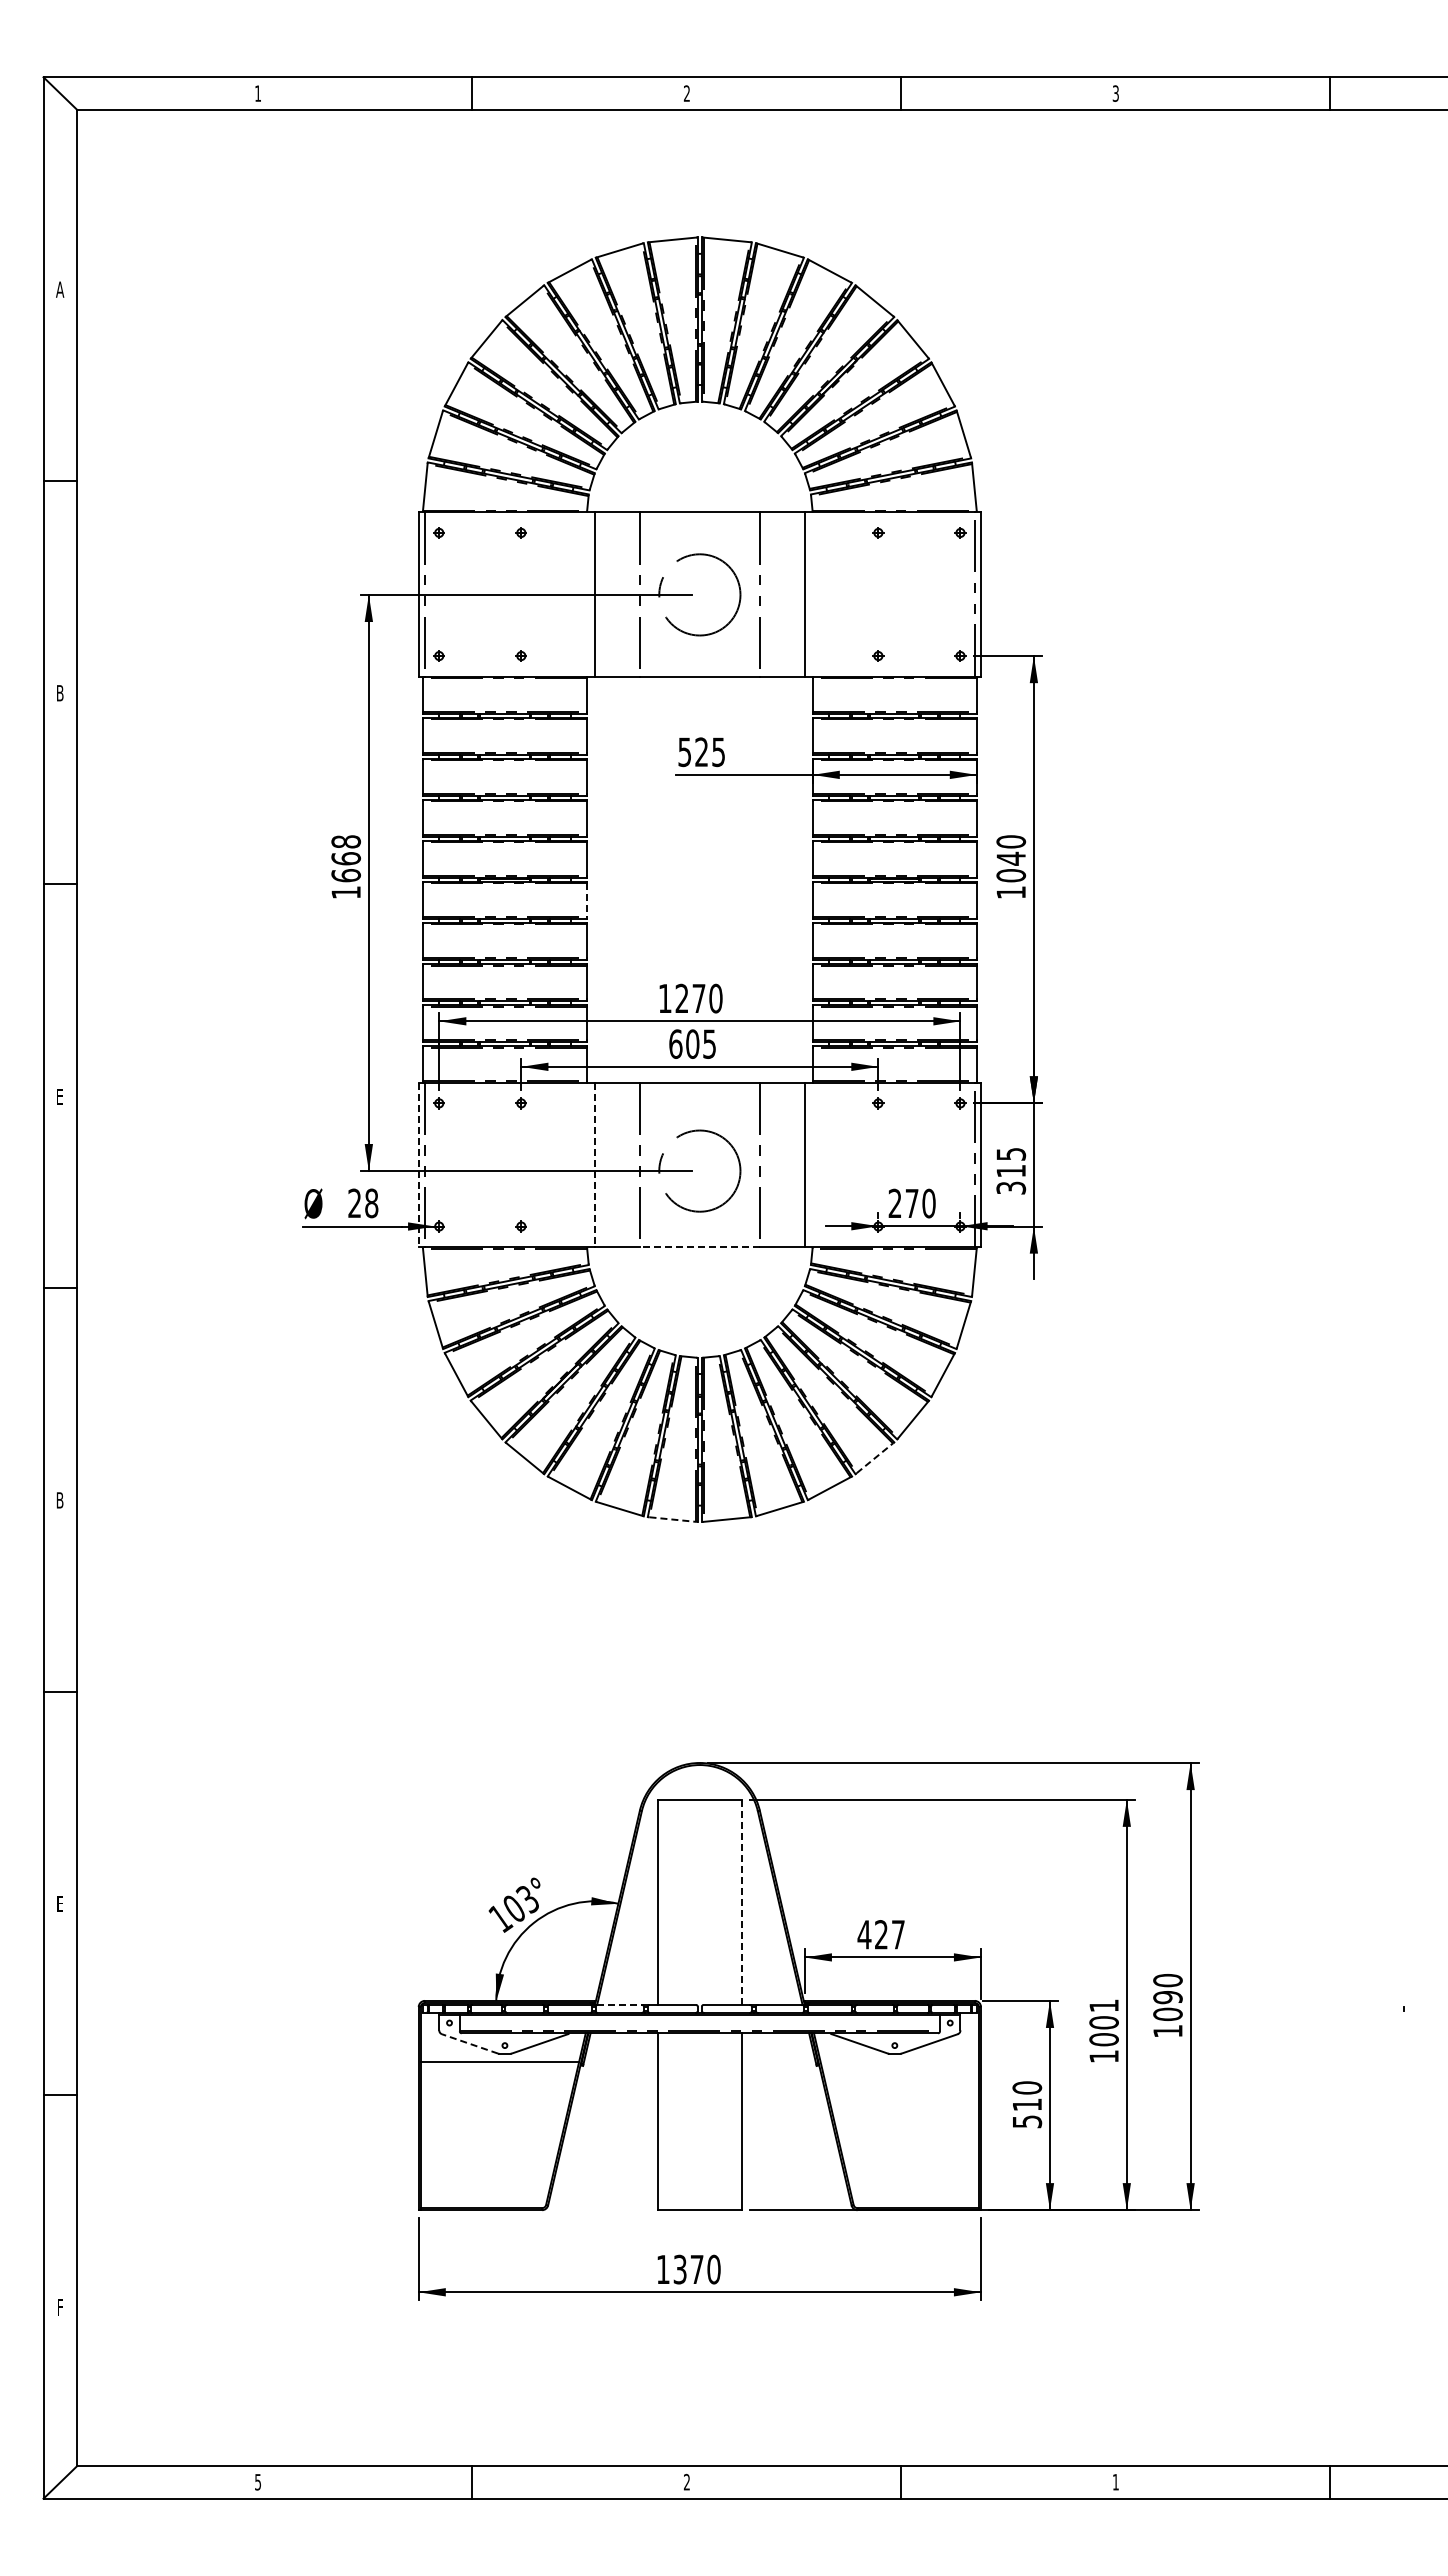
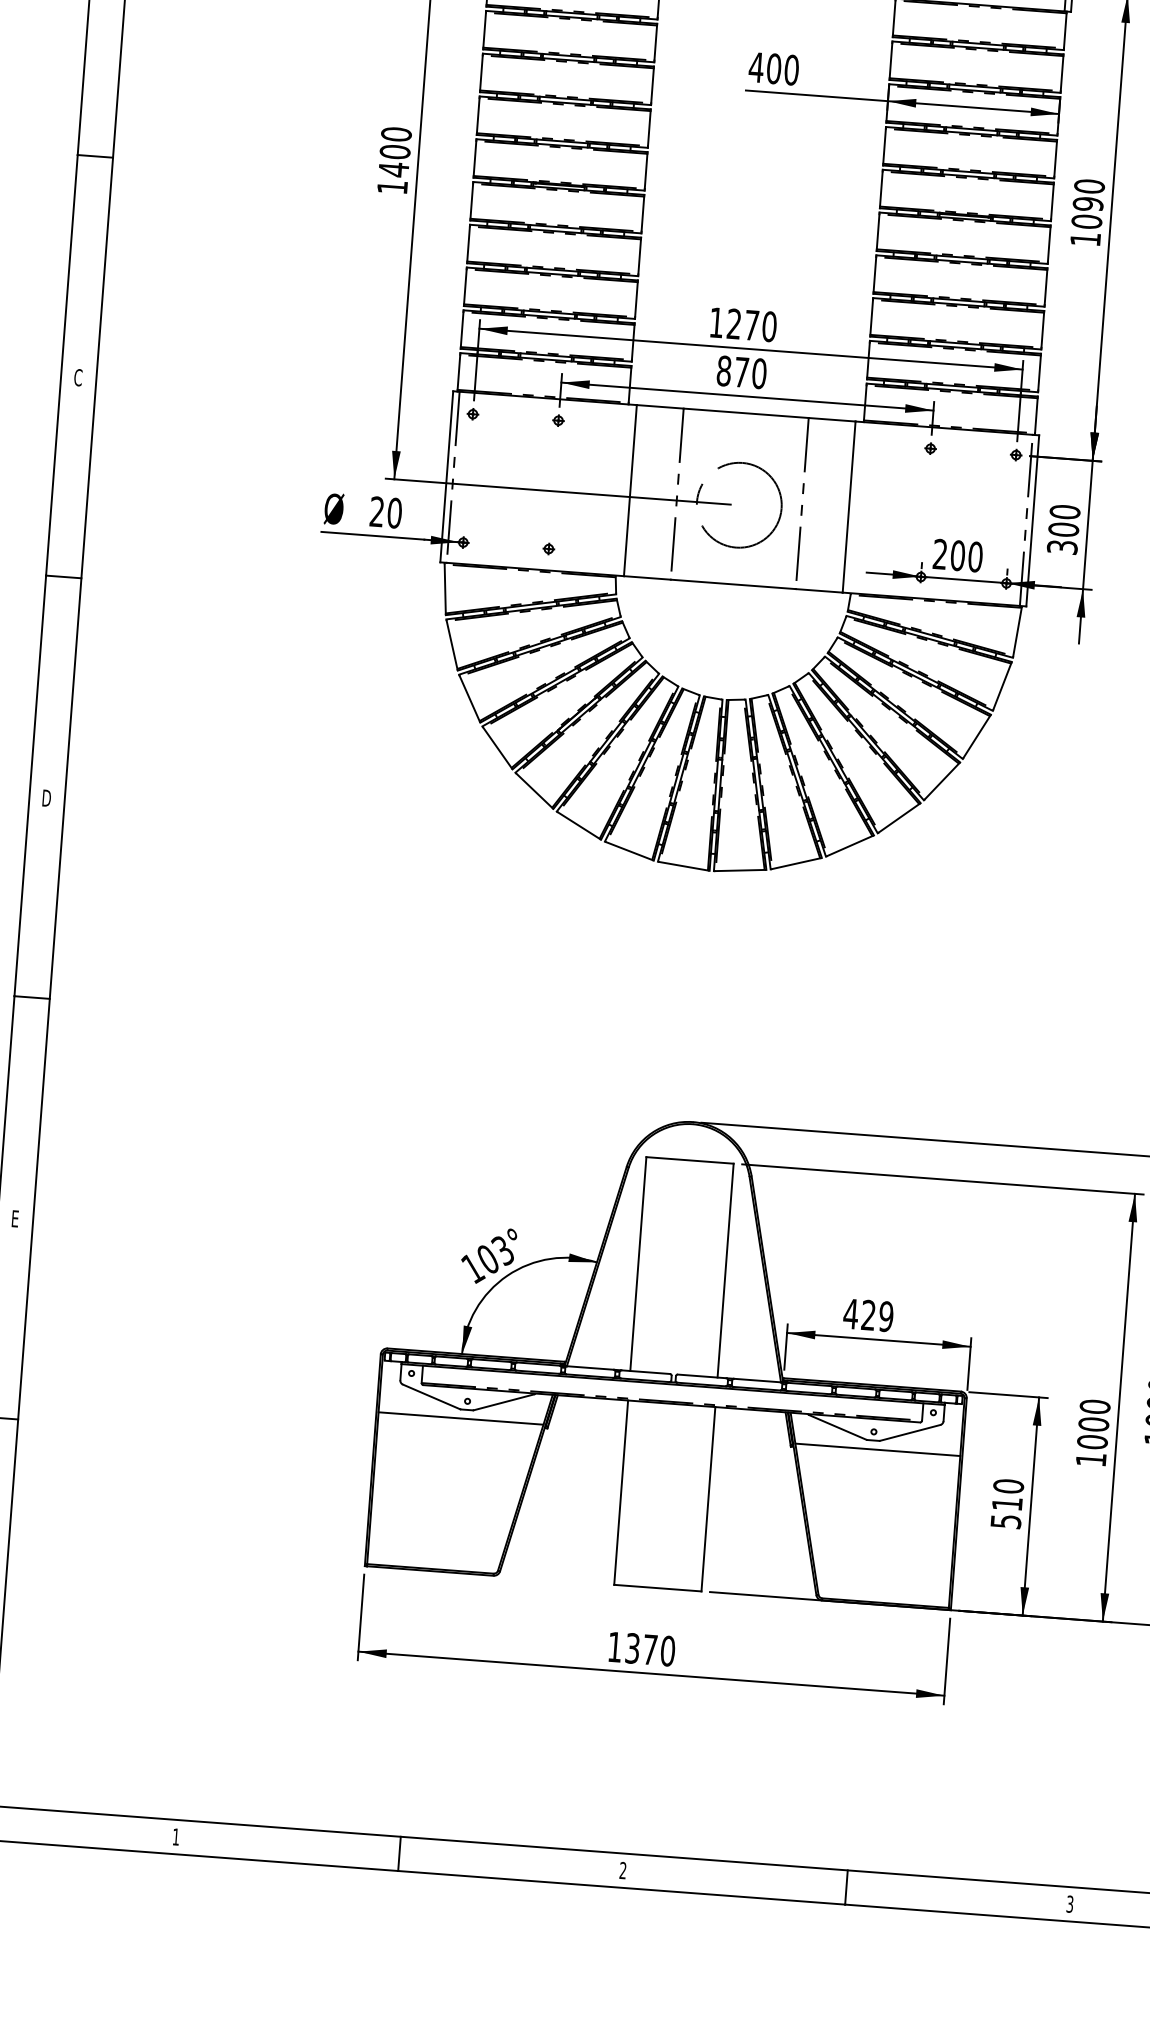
text: (701, 752) -> (773, 69), 525 -> 400
text: (346, 858) -> (395, 151), 1668 -> 1400
text: (1011, 858) -> (1088, 203), 1040 -> 1090
line: (587, 900) -> (643, 214), dashed -> solid
text: (692, 1043) -> (741, 371), 605 -> 870
text: (59, 1096) -> (77, 377), E -> C
text: (1011, 1162) -> (1064, 520), 315 -> 300
line: (418, 1165) -> (446, 477), dashed -> solid
line: (594, 1165) -> (629, 491), dashed -> solid
text: (371, 1203) -> (394, 513), 28 -> 20
text: (911, 1203) -> (957, 555), 270 -> 200
line: (699, 1247) -> (732, 584), dashed -> solid
line: (875, 1457) -> (899, 817), dashed -> solid
text: (60, 1500) -> (47, 798), B -> D
line: (673, 1519) -> (684, 866), dashed -> solid
line: (741, 1902) -> (725, 1270), dashed -> solid
text: (897, 1934) -> (885, 1316), 427 -> 429
line: (620, 2004) -> (591, 1367), dashed -> solid
text: (1103, 2005) -> (1094, 1406), 1001 -> 1000
line: (470, 2043) -> (431, 1396), dashed -> solid
line: (899, 2062) -> (877, 1449), added
text: (1115, 2481) -> (1069, 1903), 1 -> 3
text: (257, 2482) -> (175, 1837), 5 -> 1

